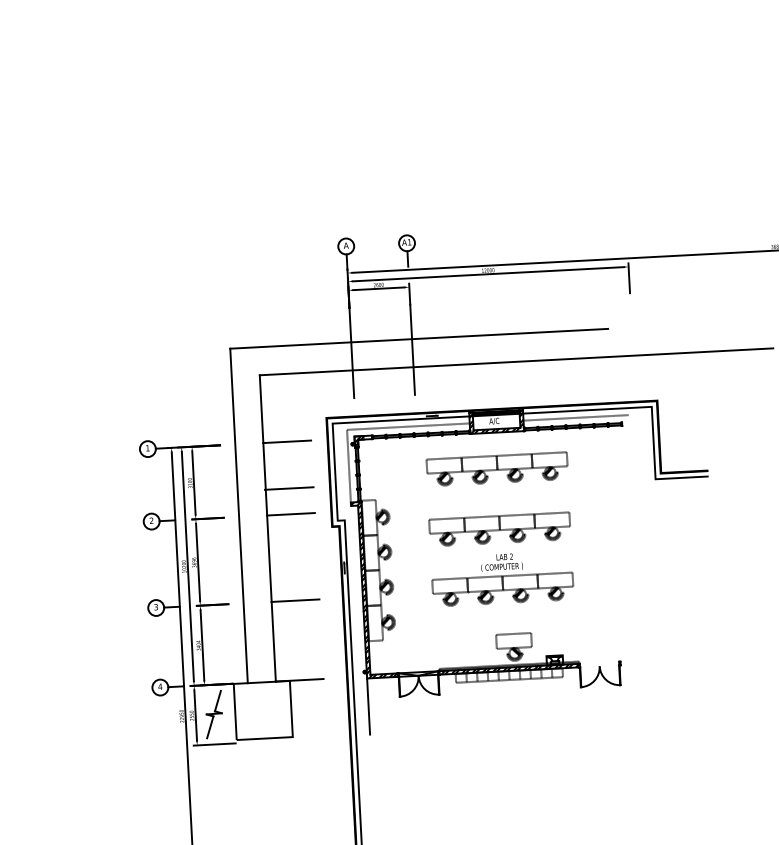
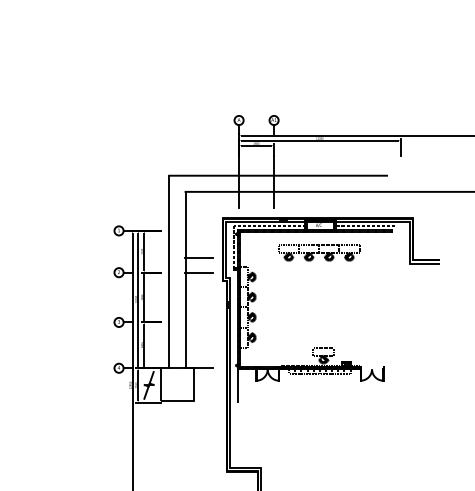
line: (287, 441) -> (199, 230), removed
part: (500, 560) -> (318, 305), removed
line: (295, 600) -> (199, 322), removed

